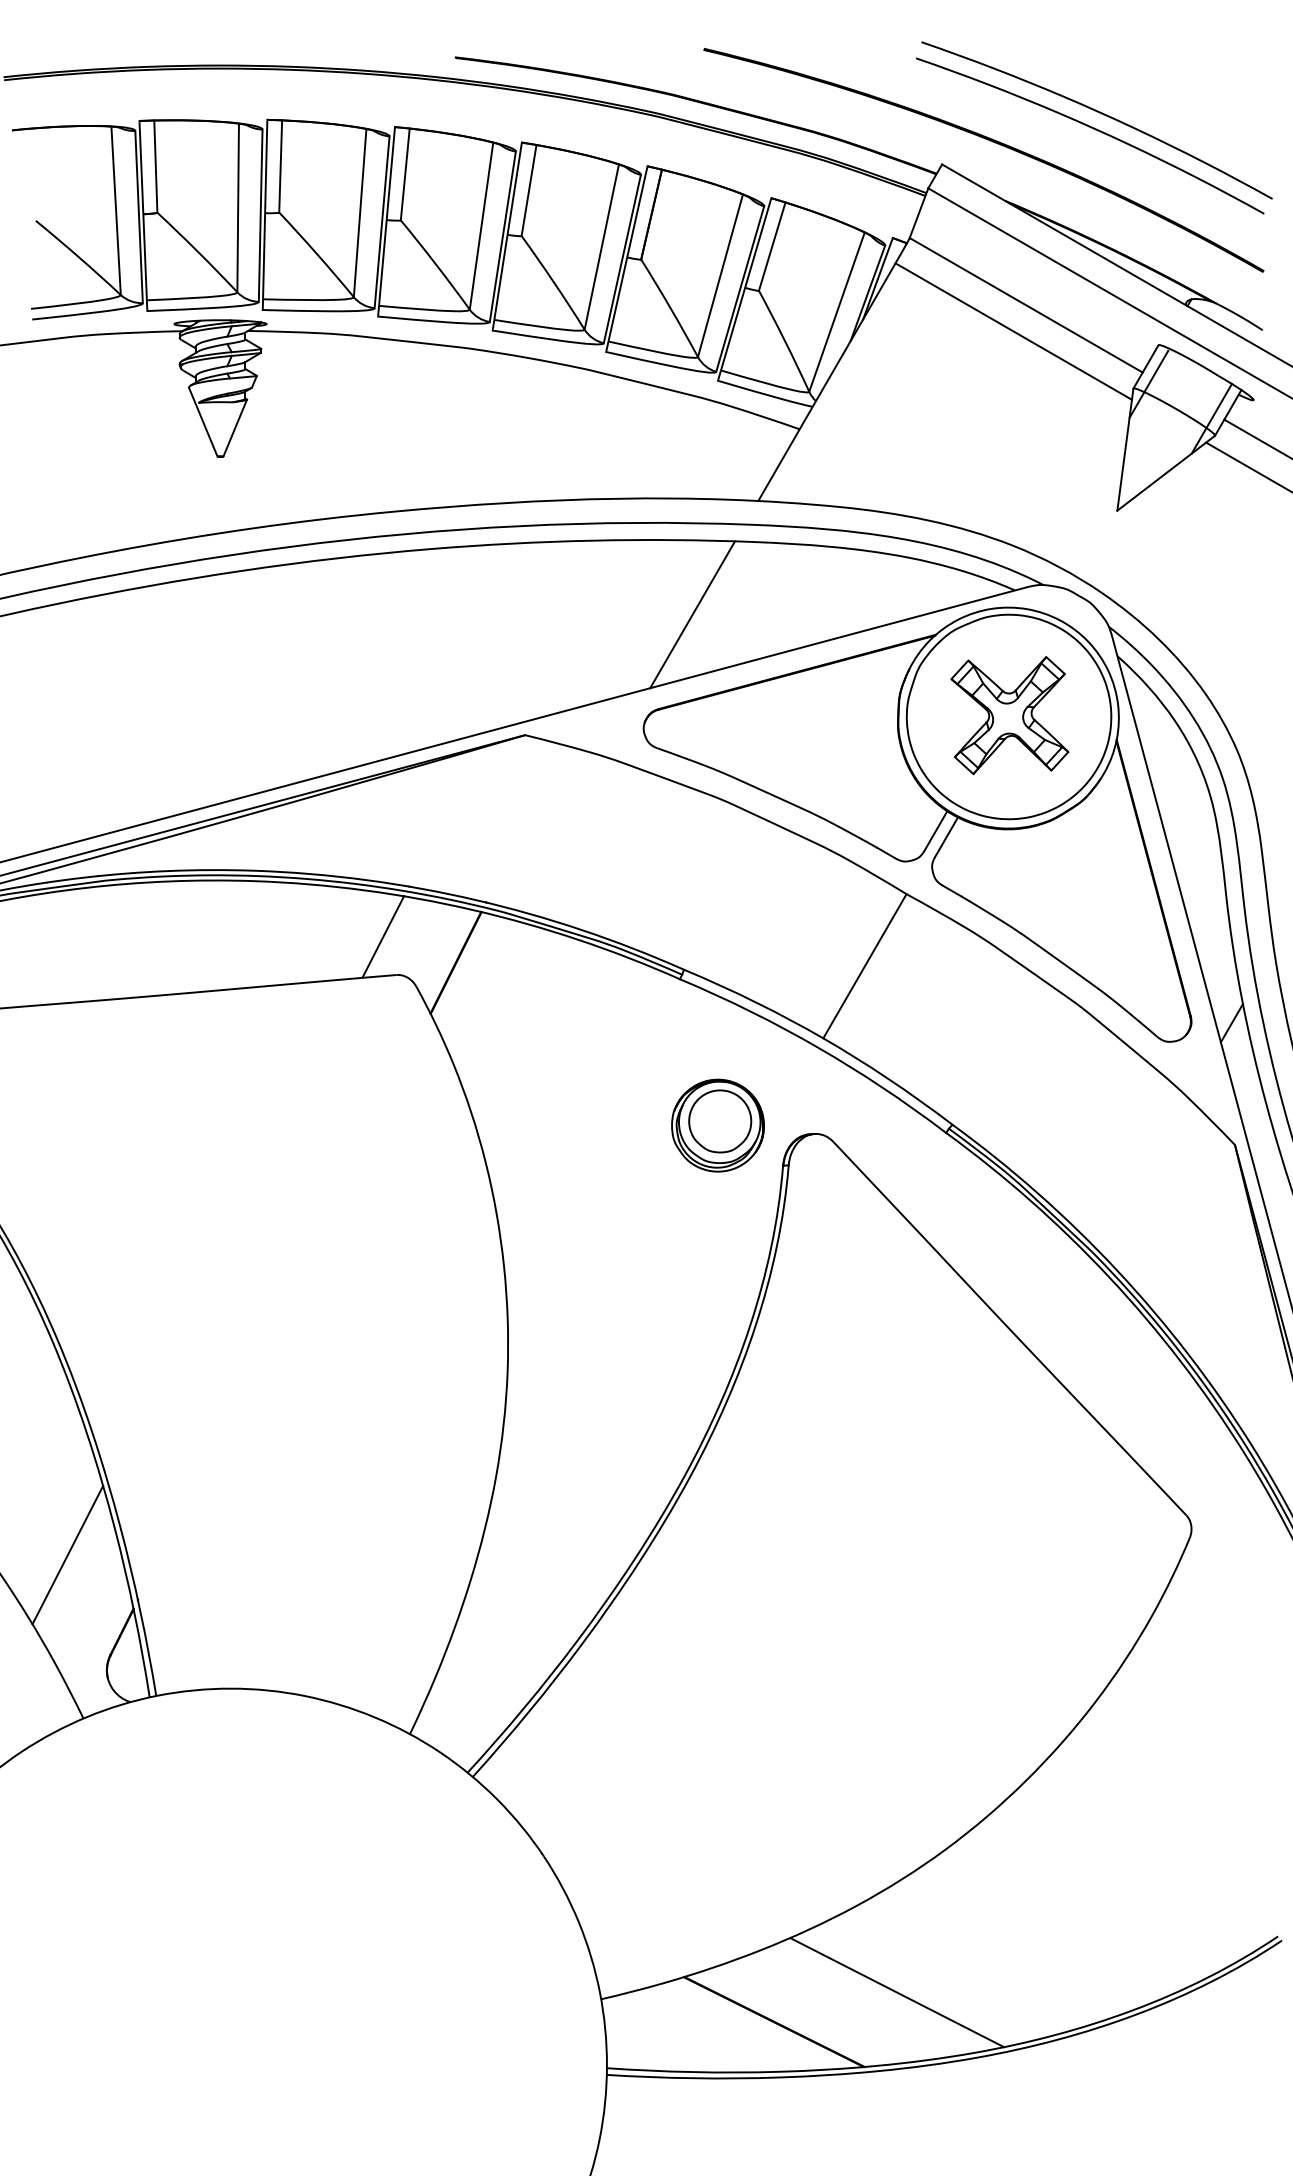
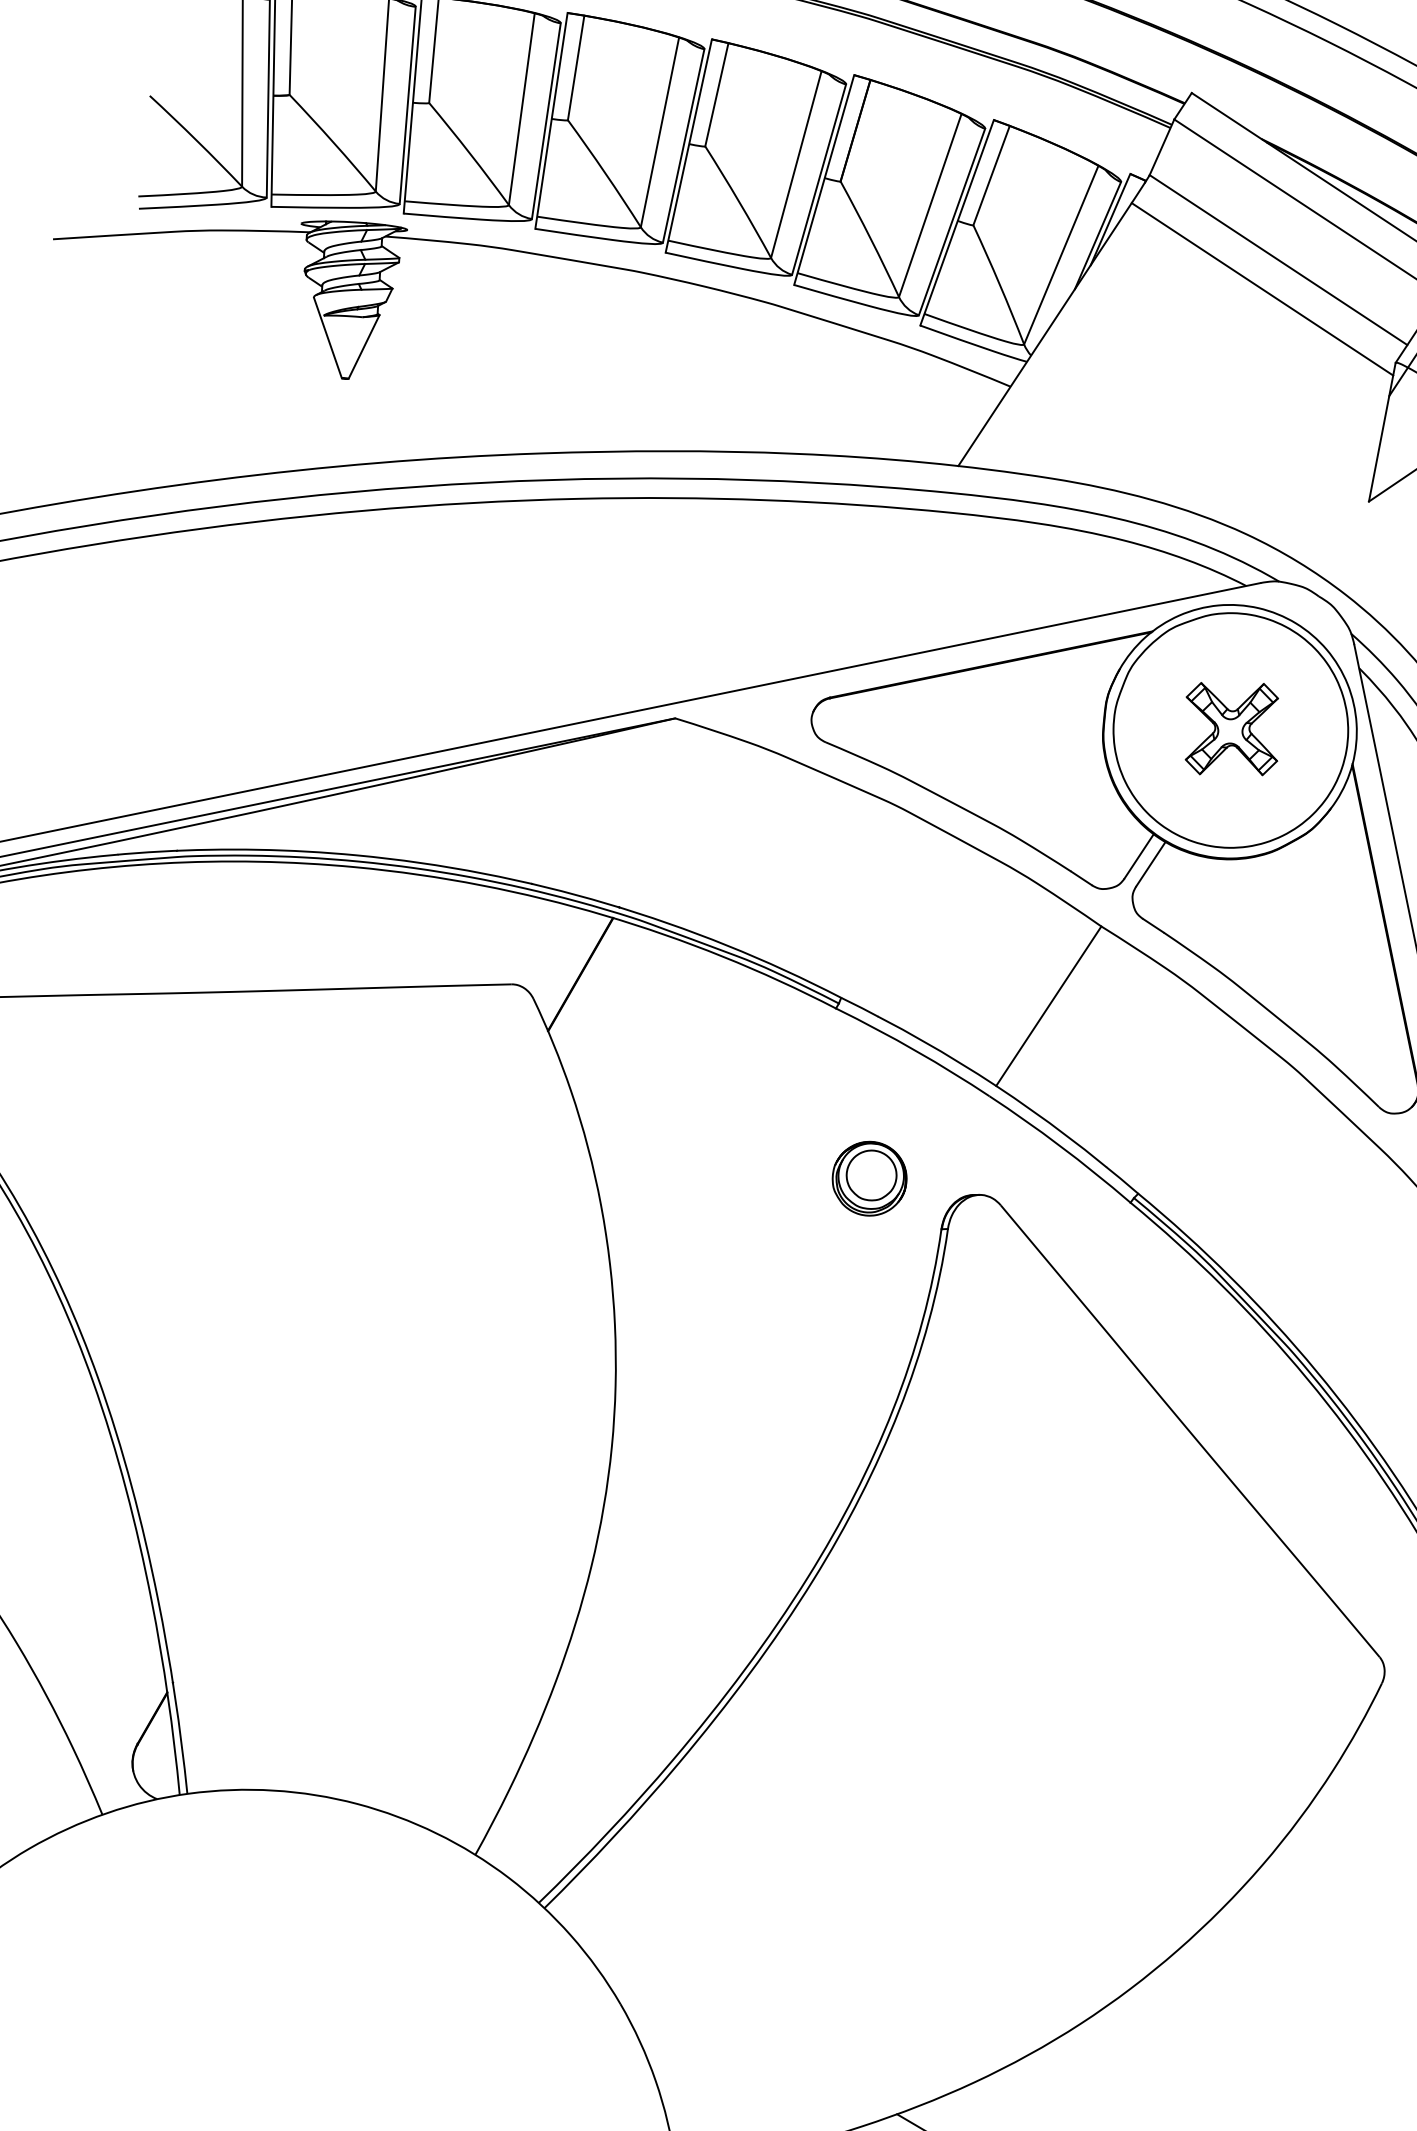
line: (692, 614) -> (875, 591), removed
part: (1009, 715) -> (1231, 728), size x0.7
line: (383, 936) -> (499, 939), removed
part: (717, 1125) -> (869, 1178), size x0.7
line: (67, 1554) -> (95, 1625), removed

